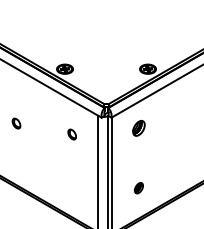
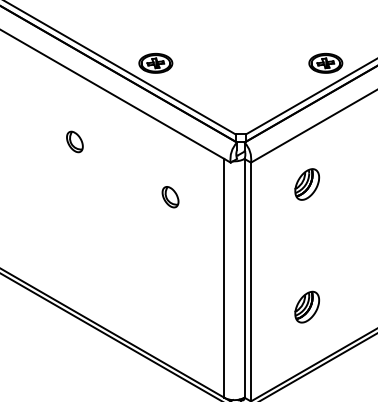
part: (16, 123) -> (74, 141), moved
part: (138, 187) -> (306, 305), size x1.43

